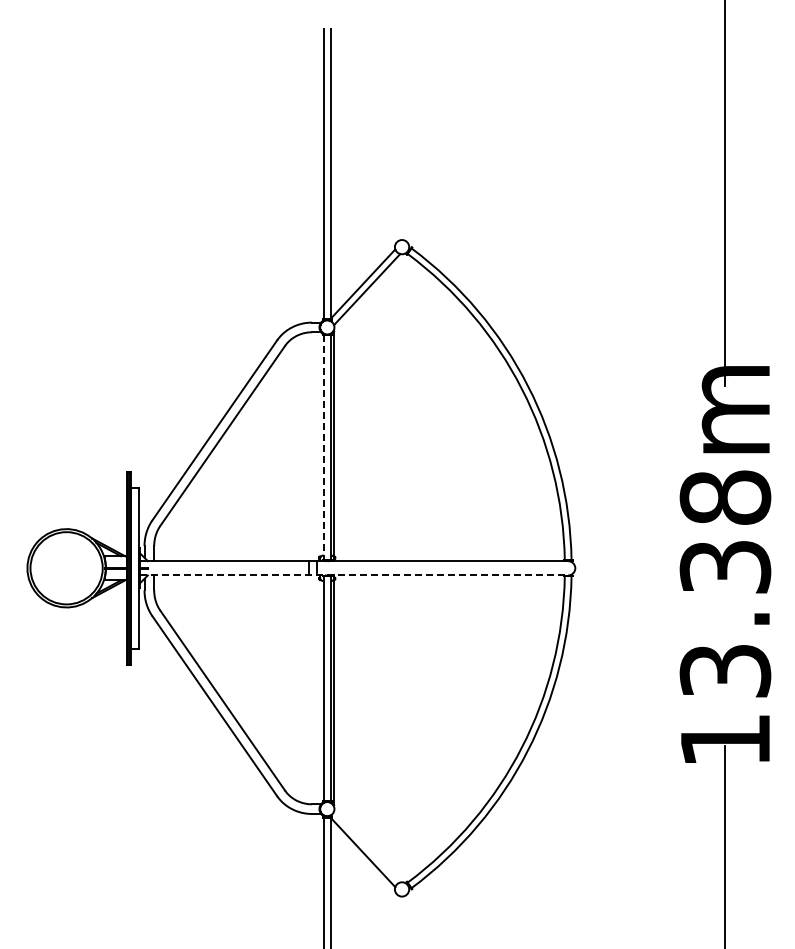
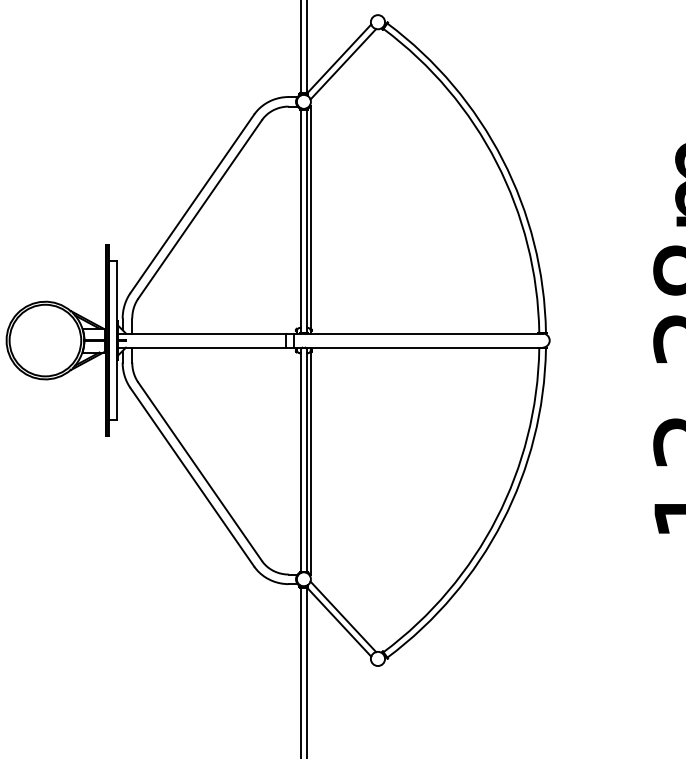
line: (323, 447) -> (300, 220), dashed -> solid
line: (354, 575) -> (330, 347), dashed -> solid
line: (367, 846) -> (343, 616), added

